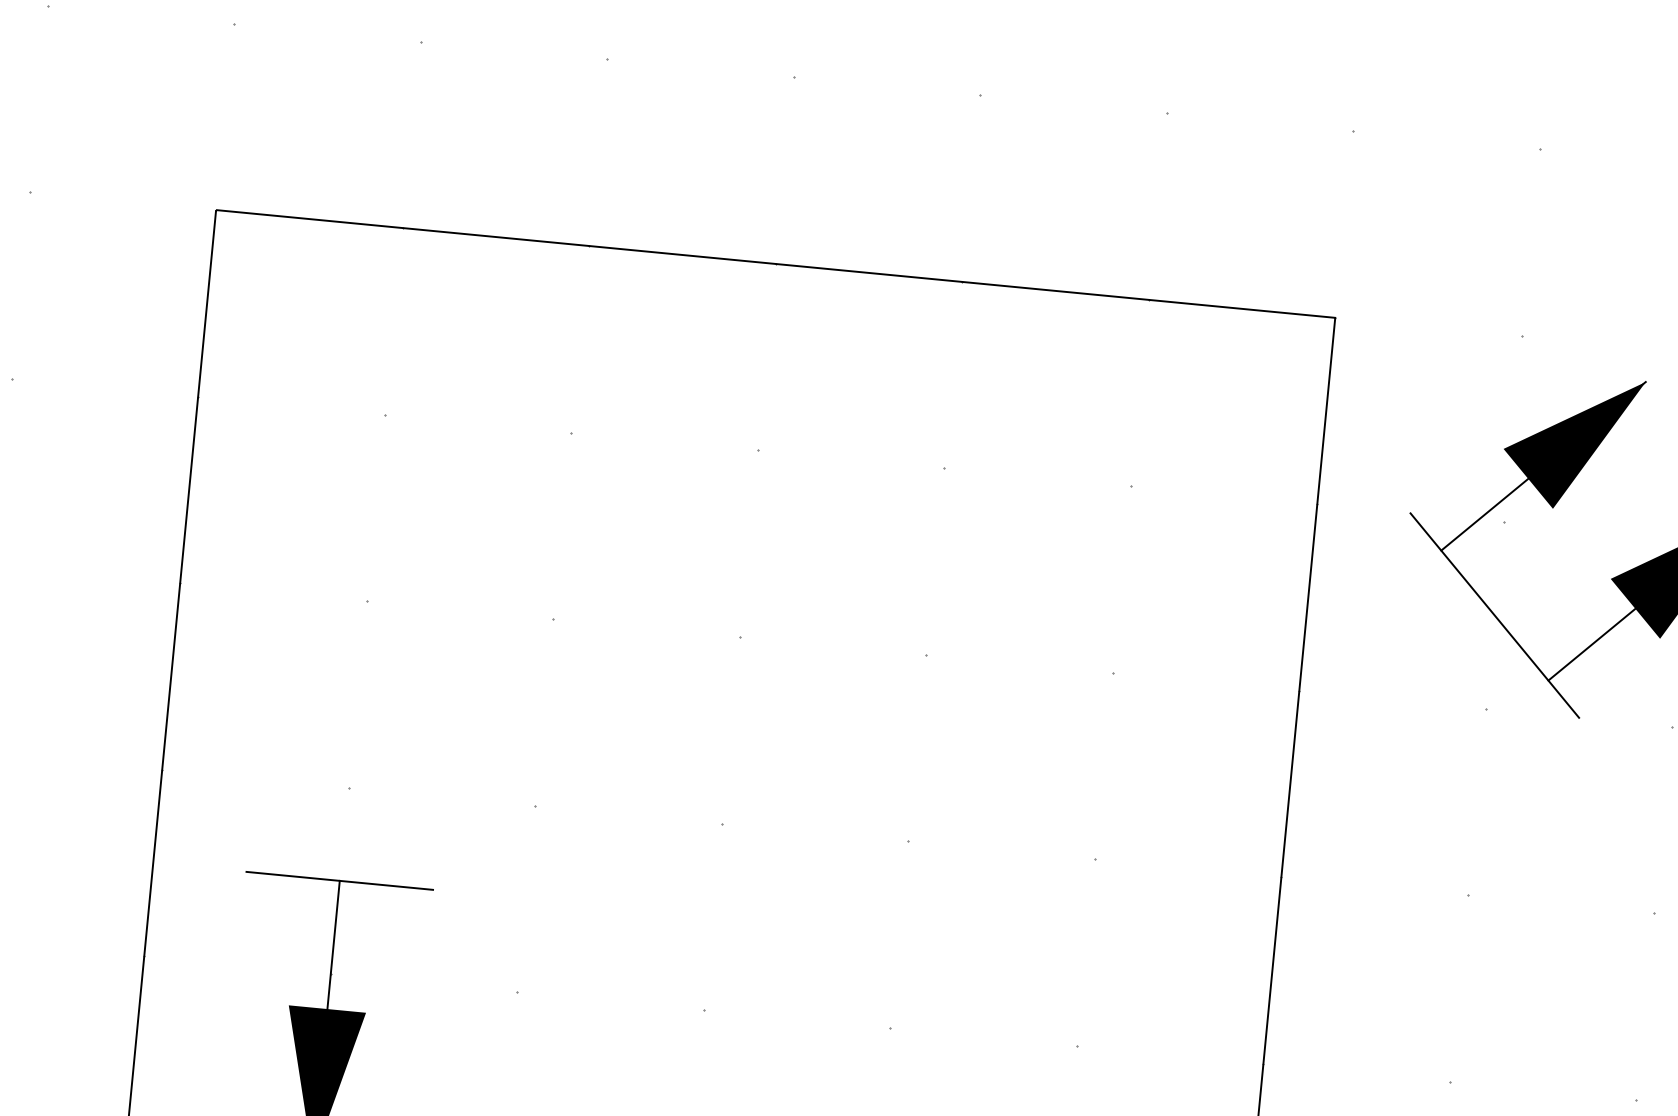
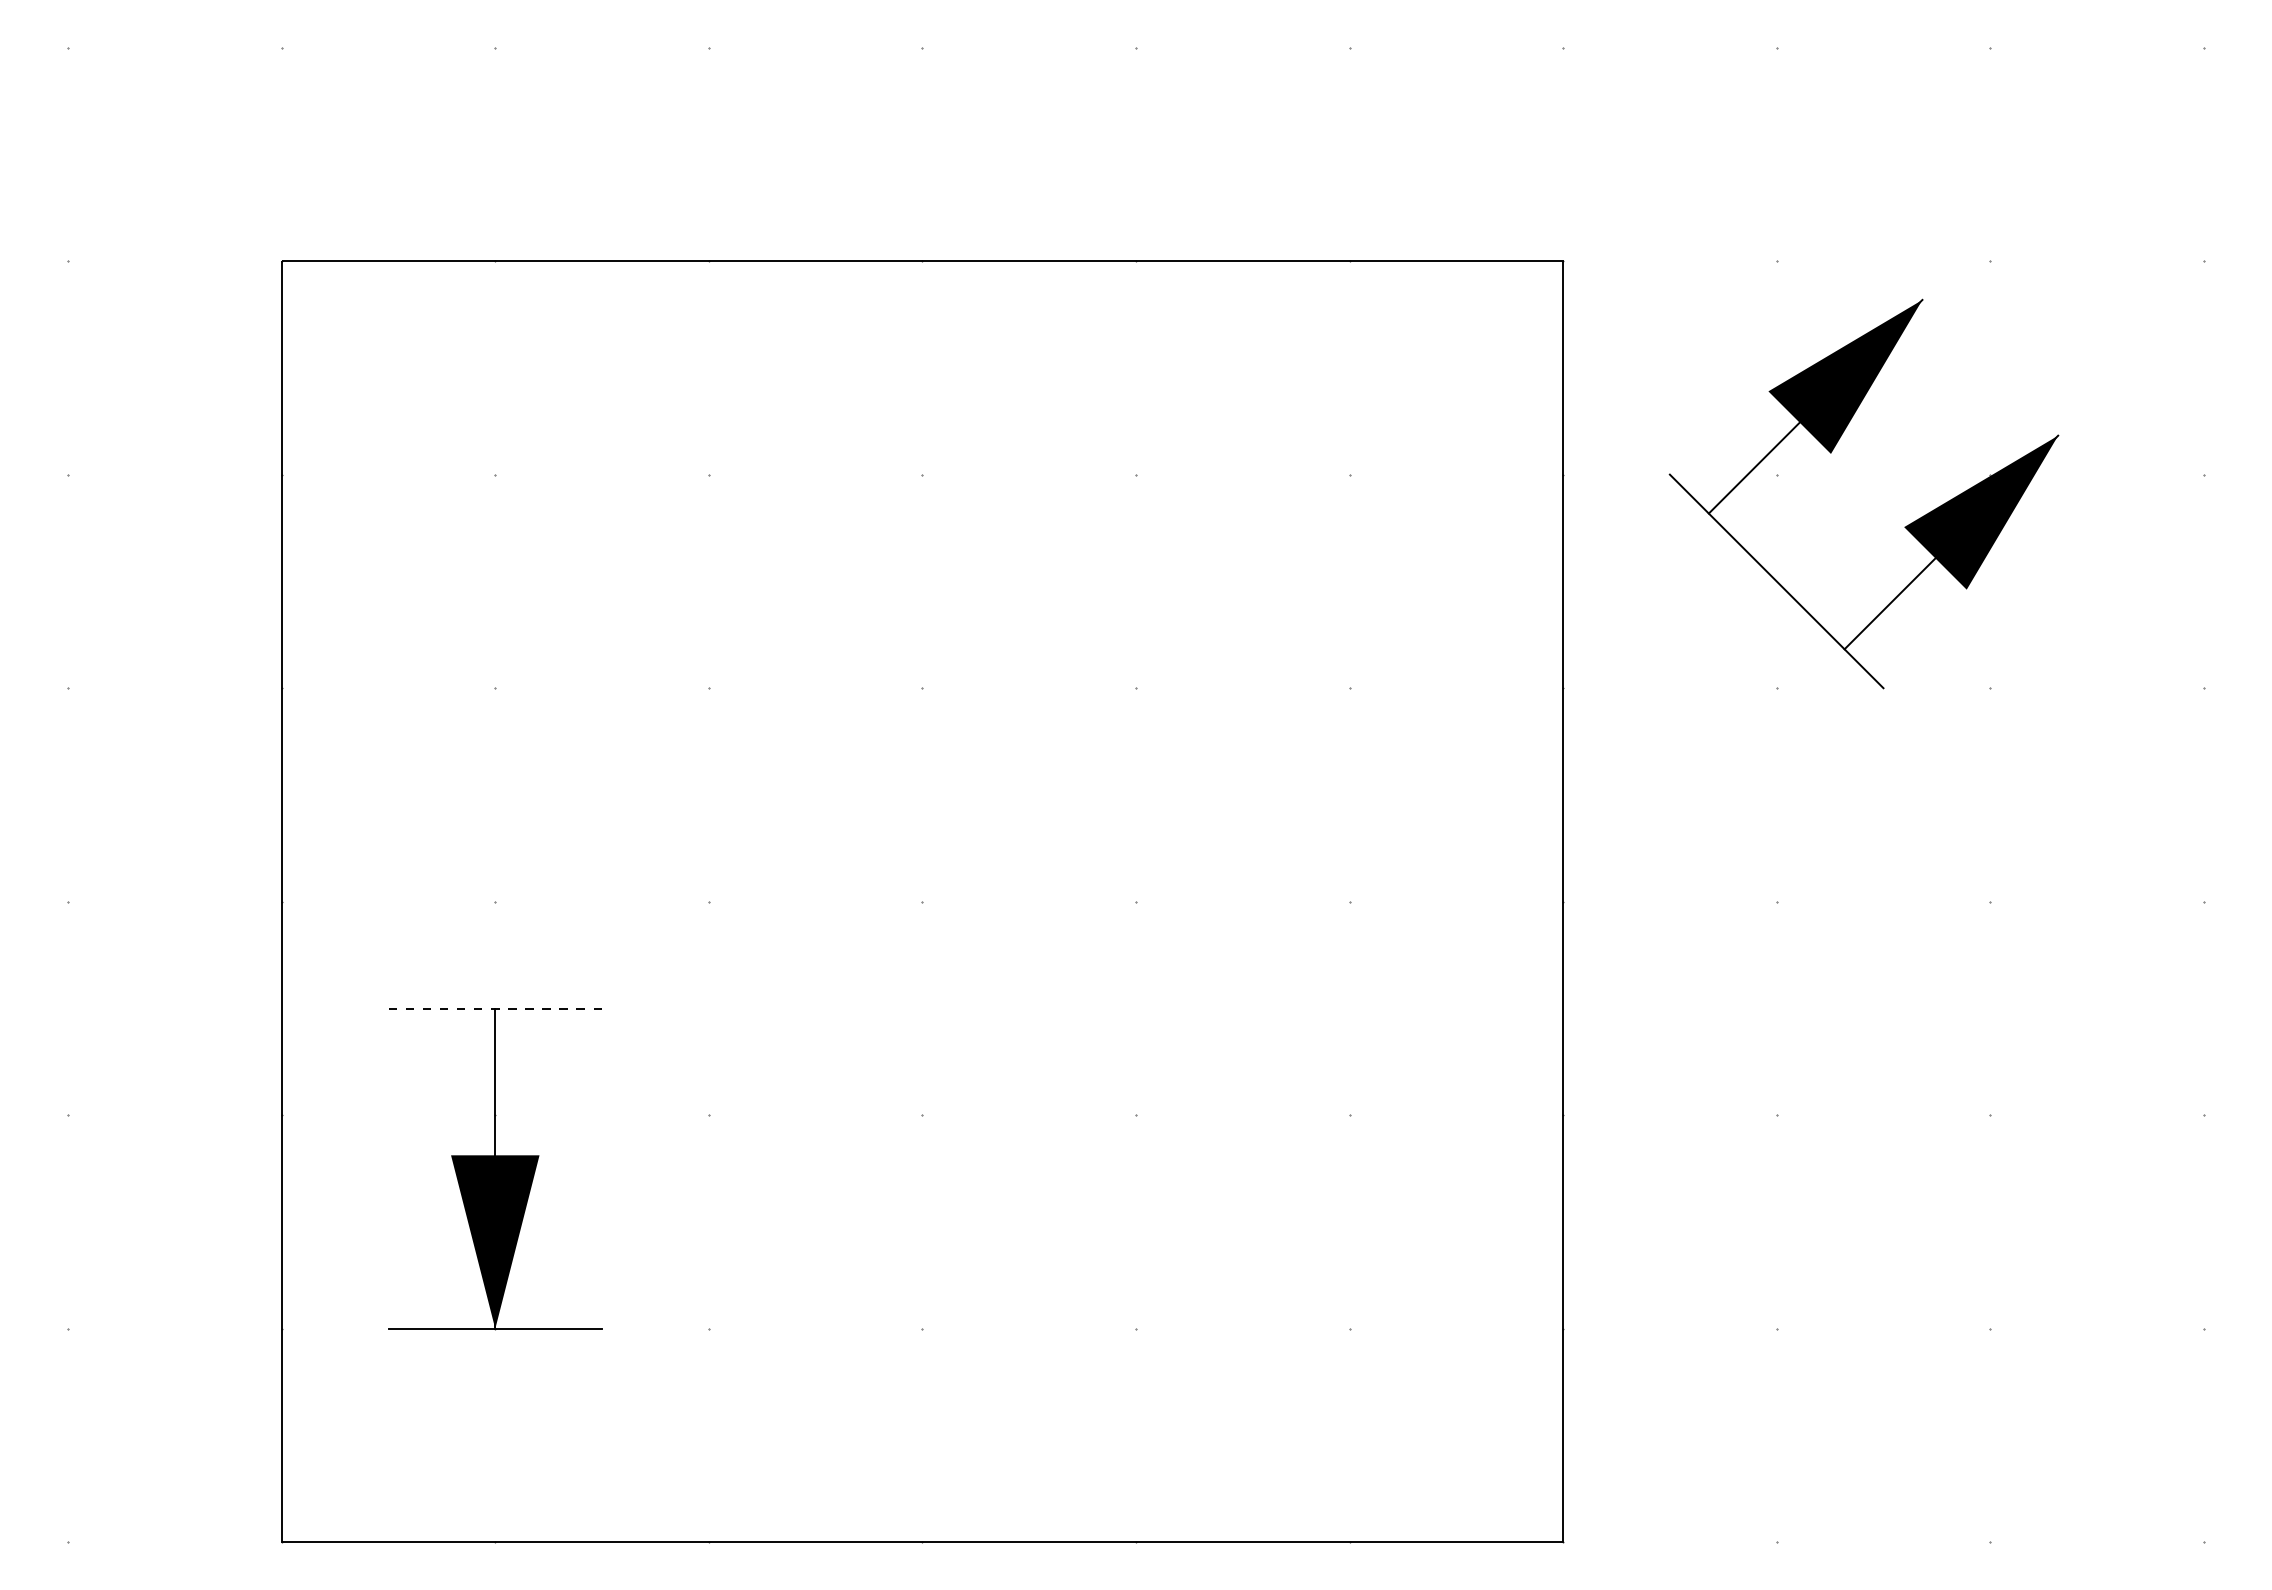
line: (339, 880) -> (495, 1008), solid -> dashed

